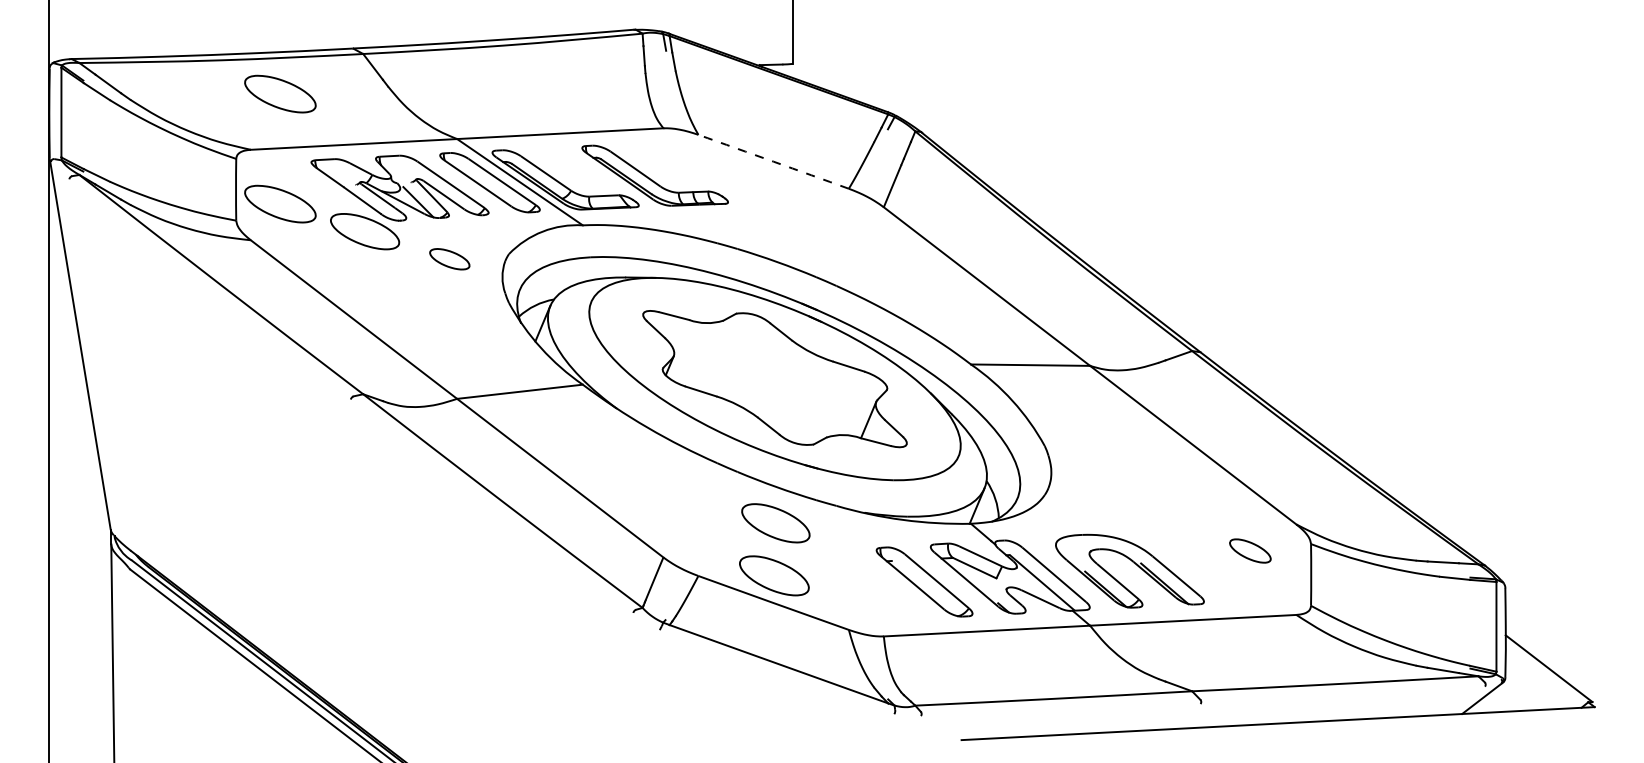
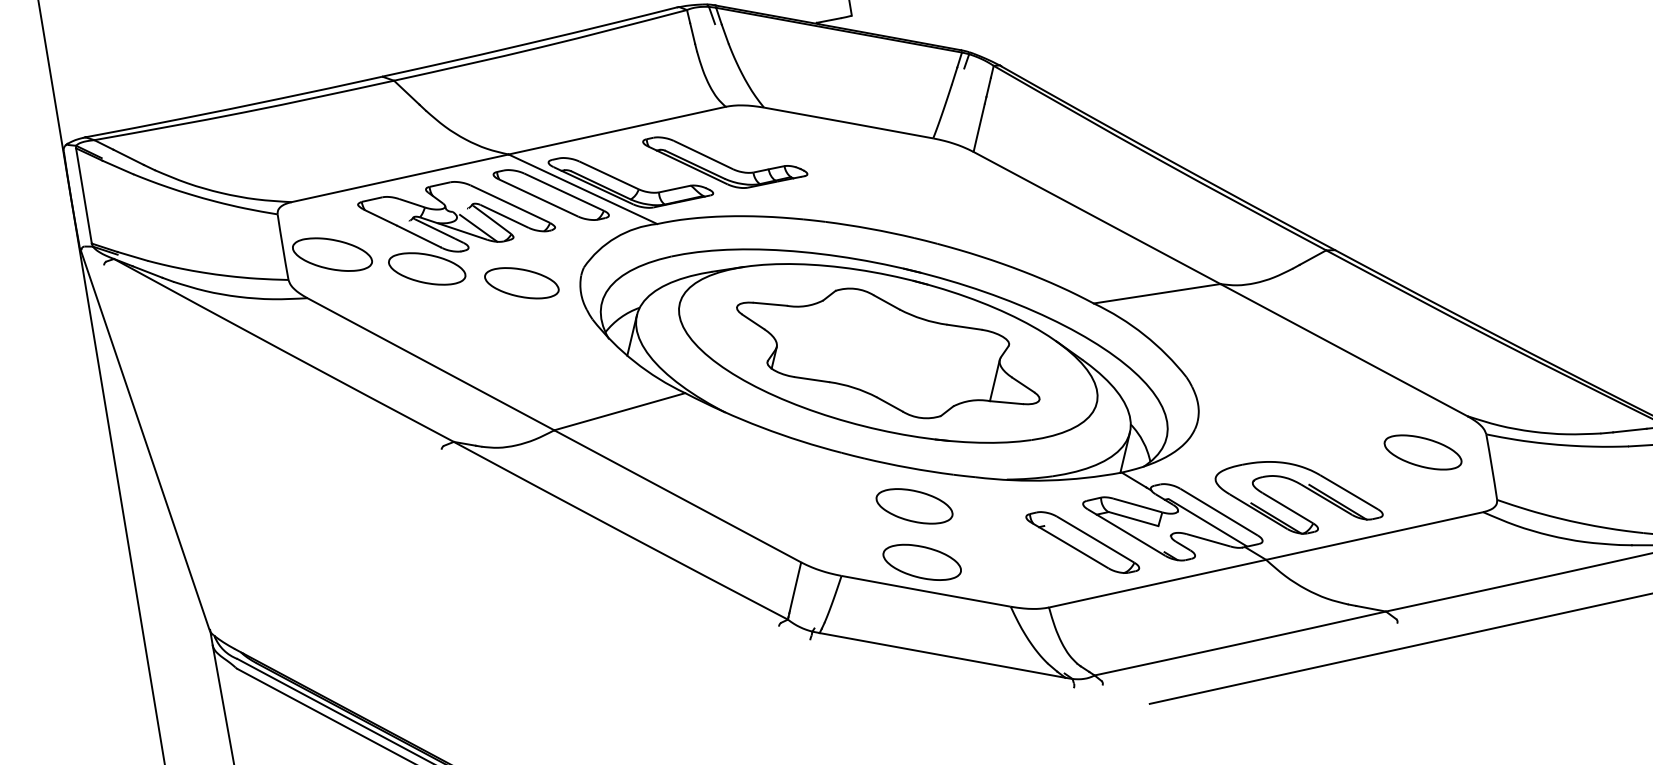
part: (280, 93) -> (313, 137), removed
arc: (773, 161) -> (848, 122), dashed -> solid
part: (449, 259) -> (521, 283), size x1.67
part: (1250, 550) -> (1423, 451), size x1.67

